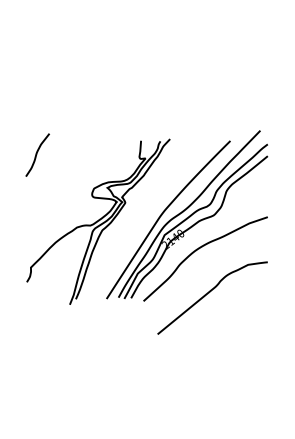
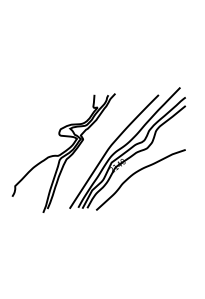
curve: (37, 154) -> (19, 104), removed
curve: (209, 293) -> (143, 204), removed

